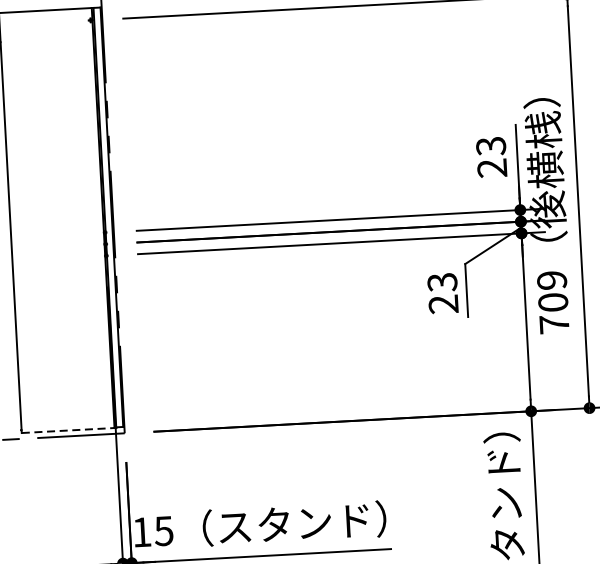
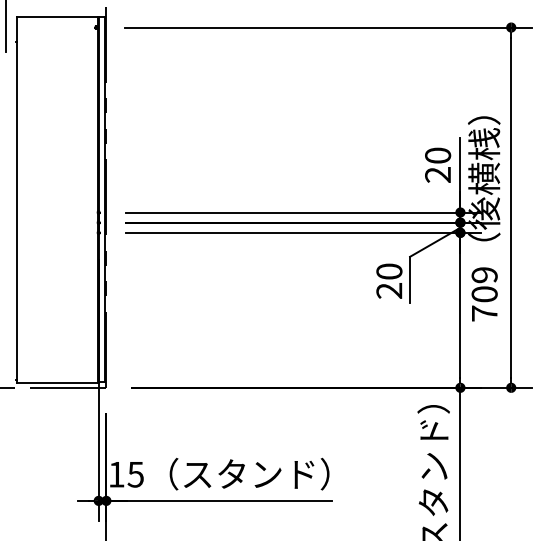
text: (491, 145) -> (438, 155), 23 -> 20
text: (442, 282) -> (389, 271), 23 -> 20
line: (68, 430) -> (57, 382), dashed -> solid

